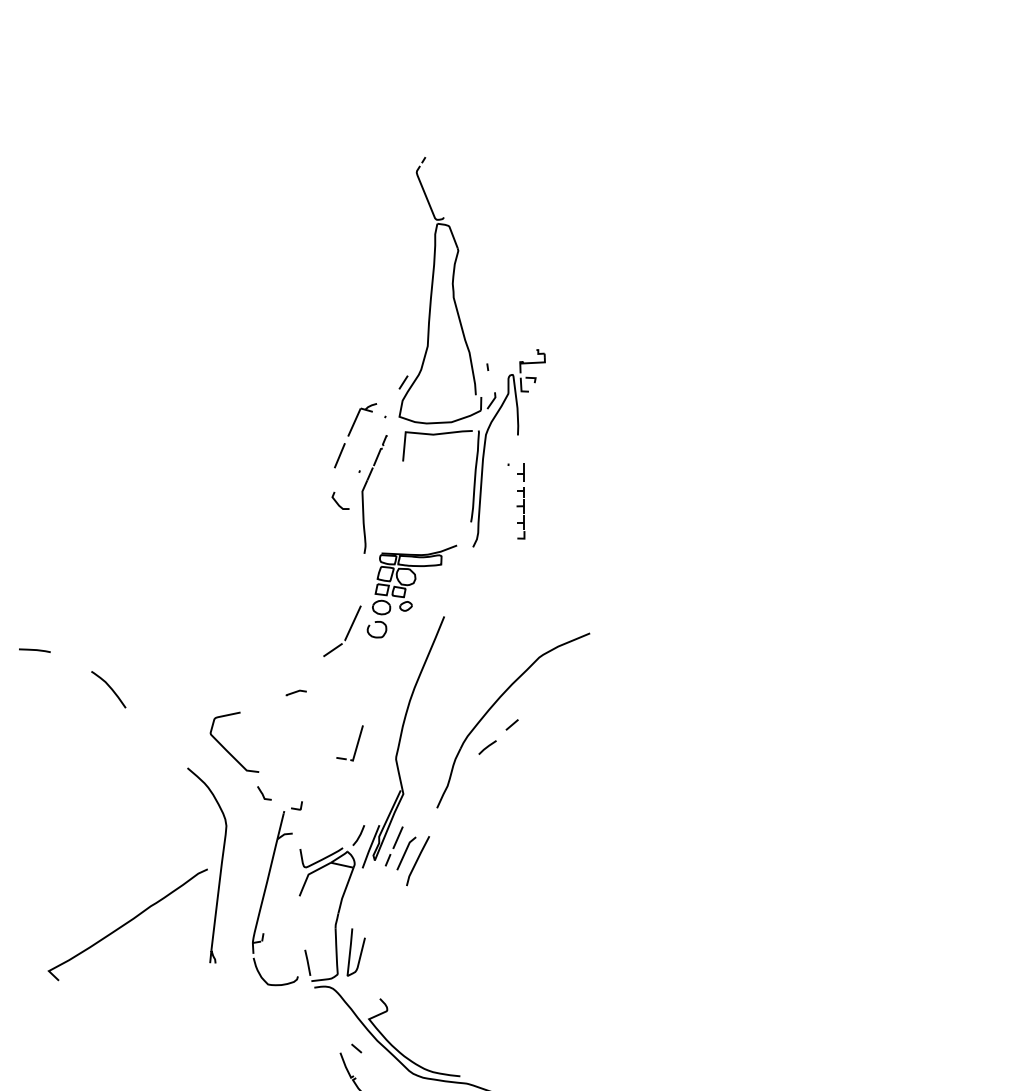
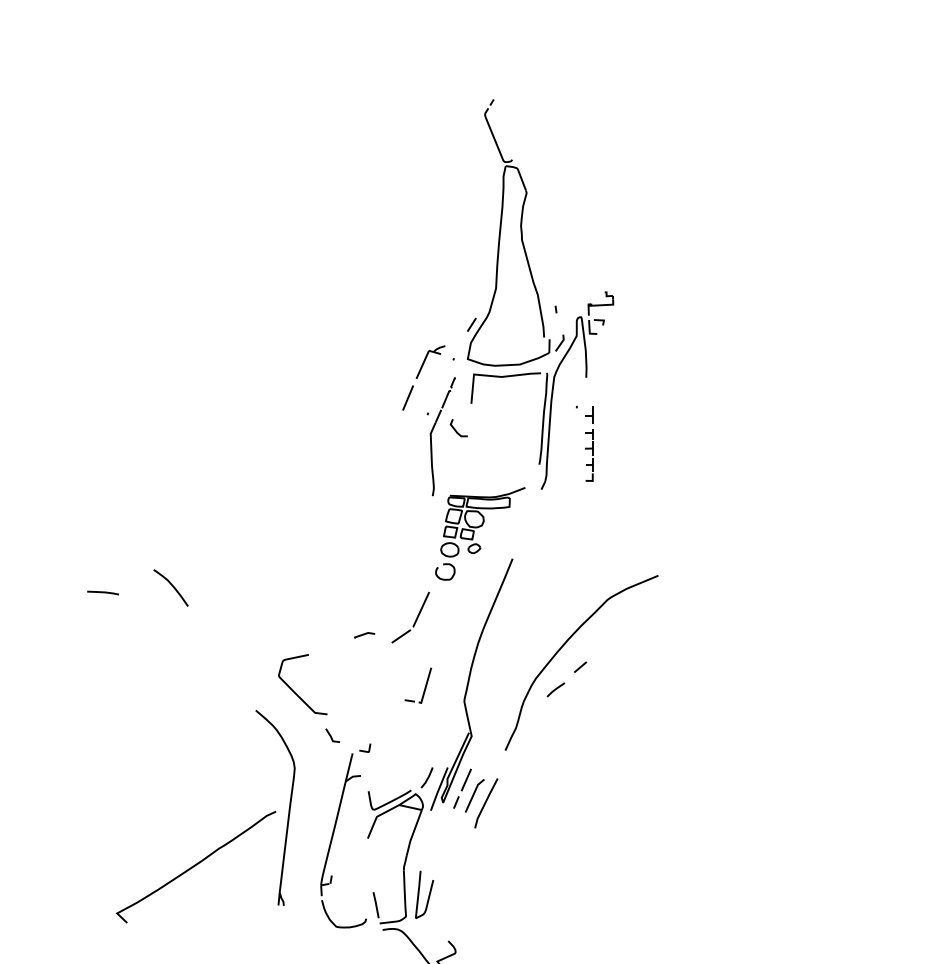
line: (337, 502) -> (455, 429), moved
part: (342, 631) -> (410, 617), moved
curve: (110, 689) -> (172, 587), moved

